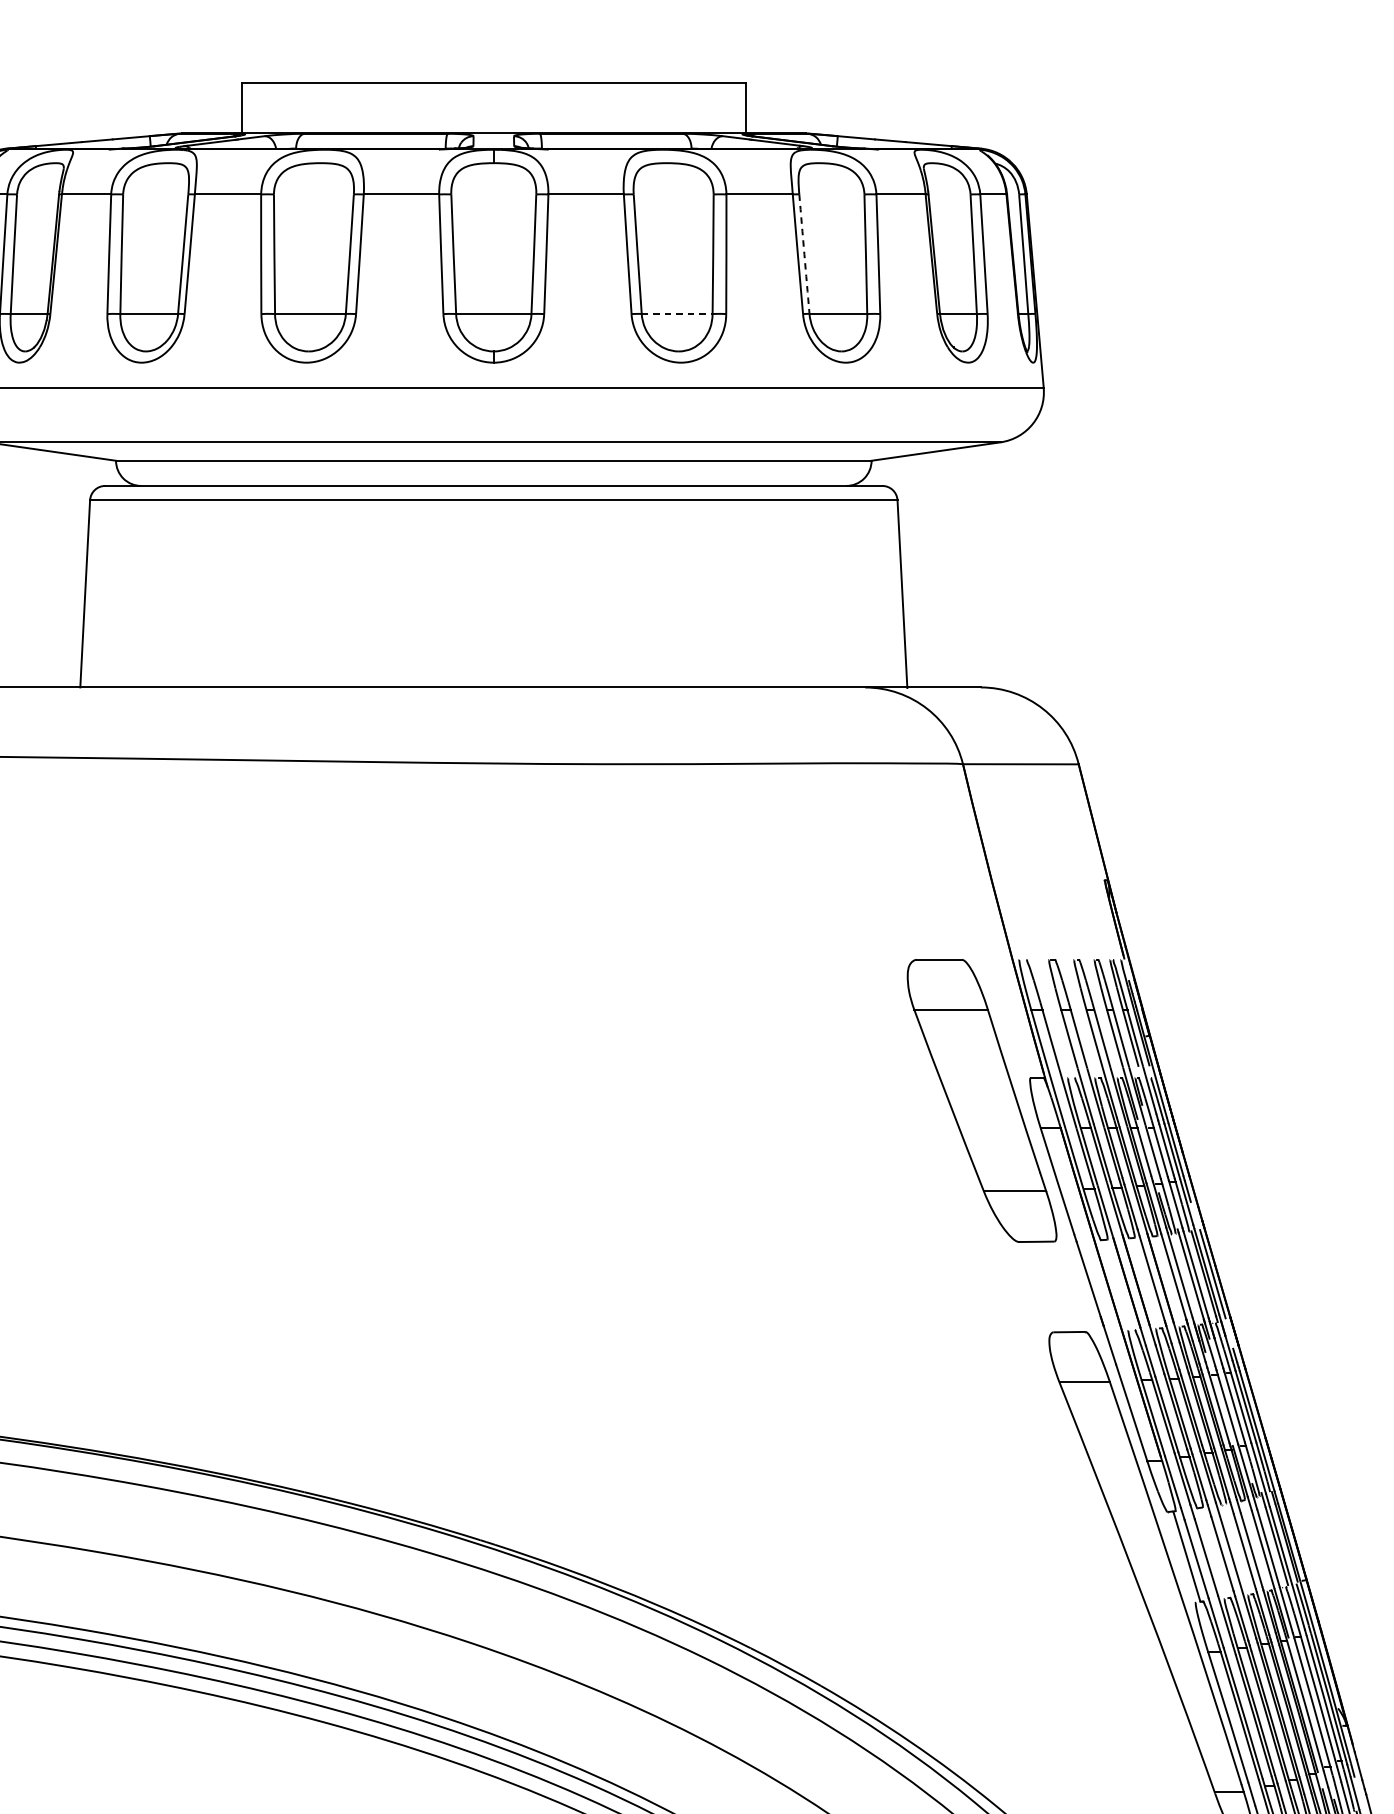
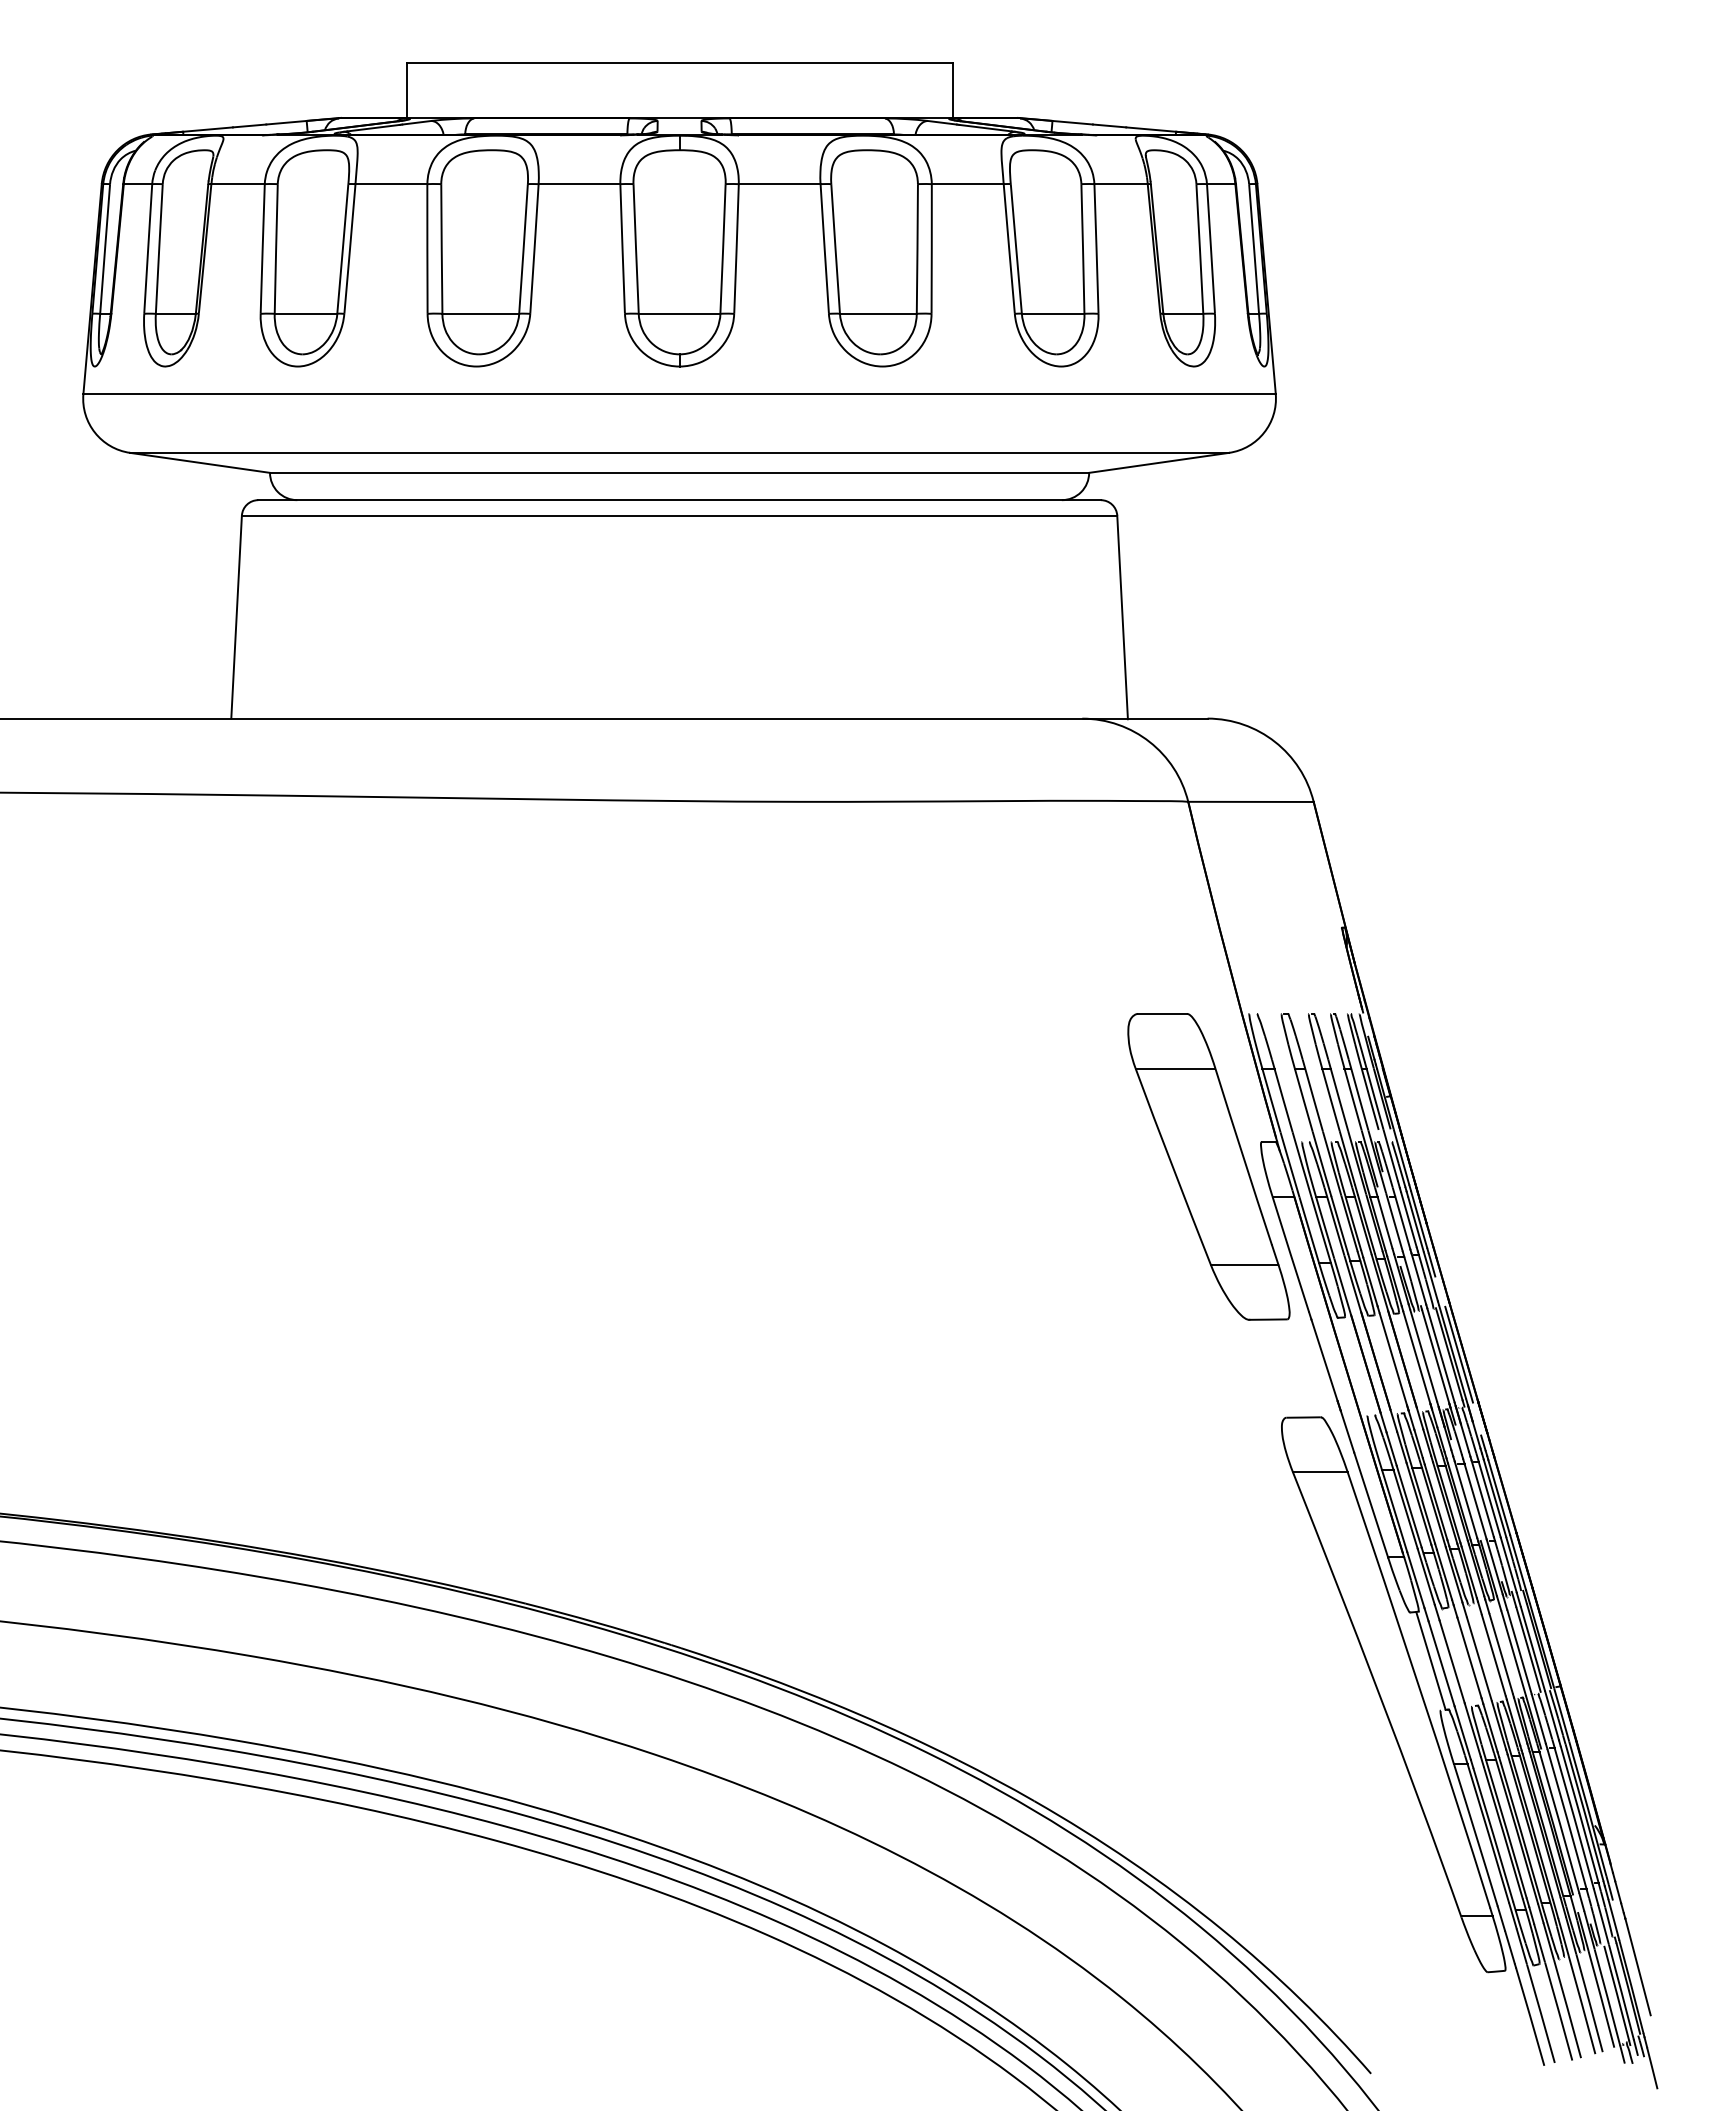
arc: (804, 253) -> (1016, 248), dashed -> solid
line: (677, 313) -> (878, 313), dashed -> solid

